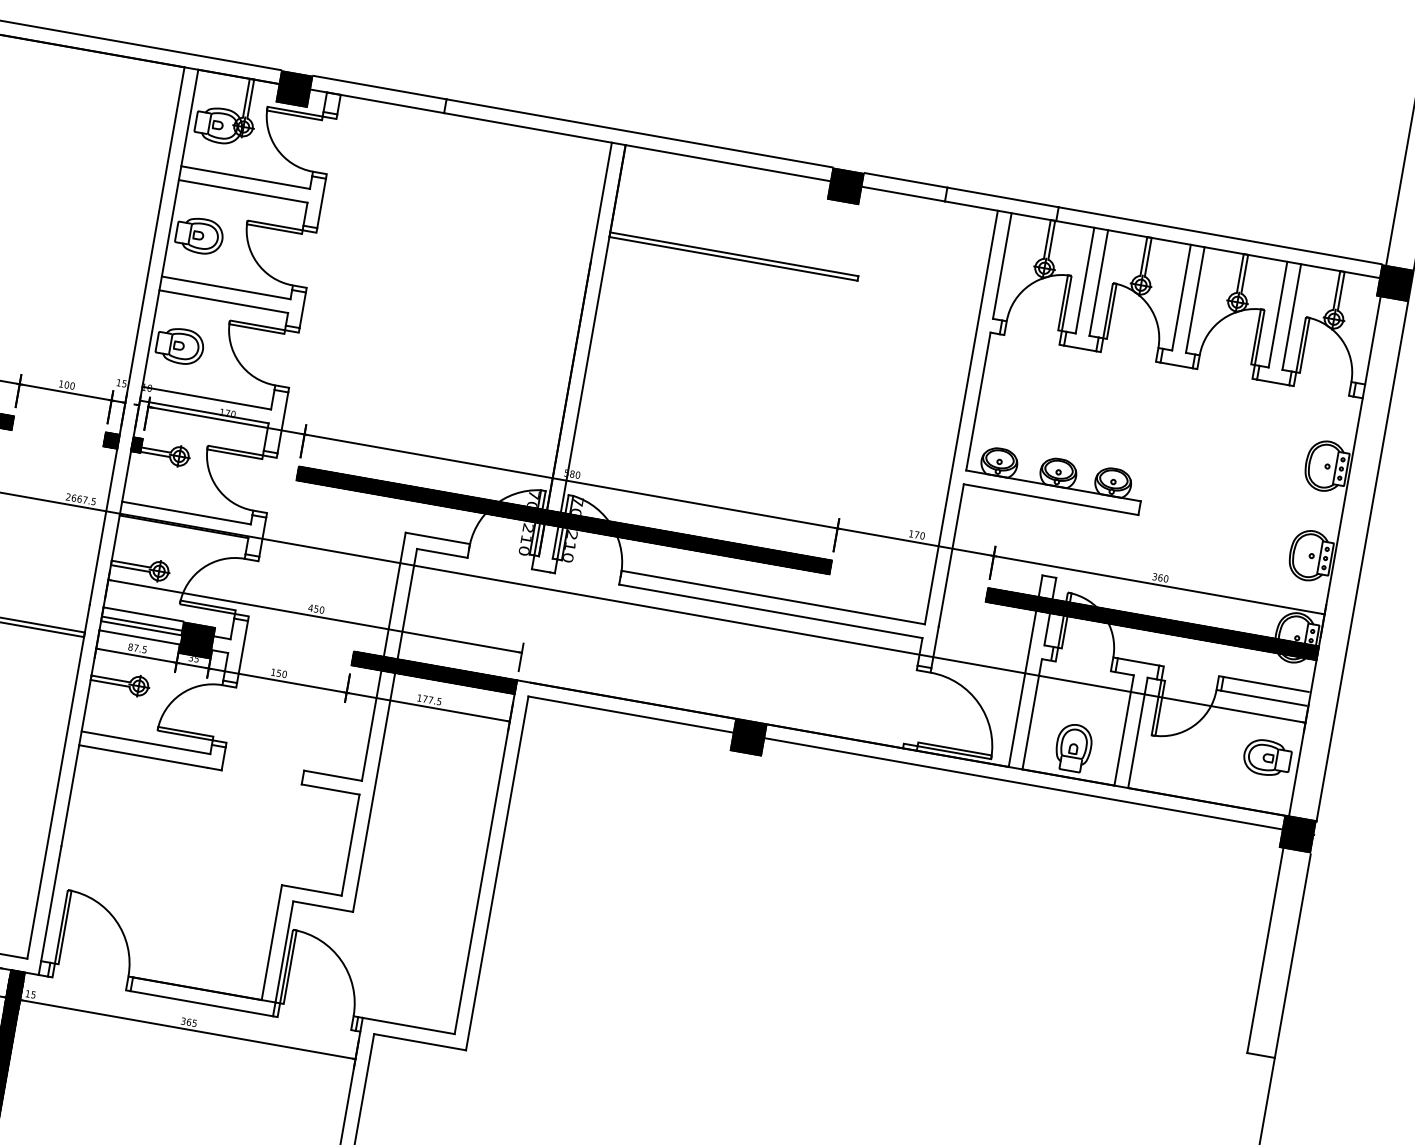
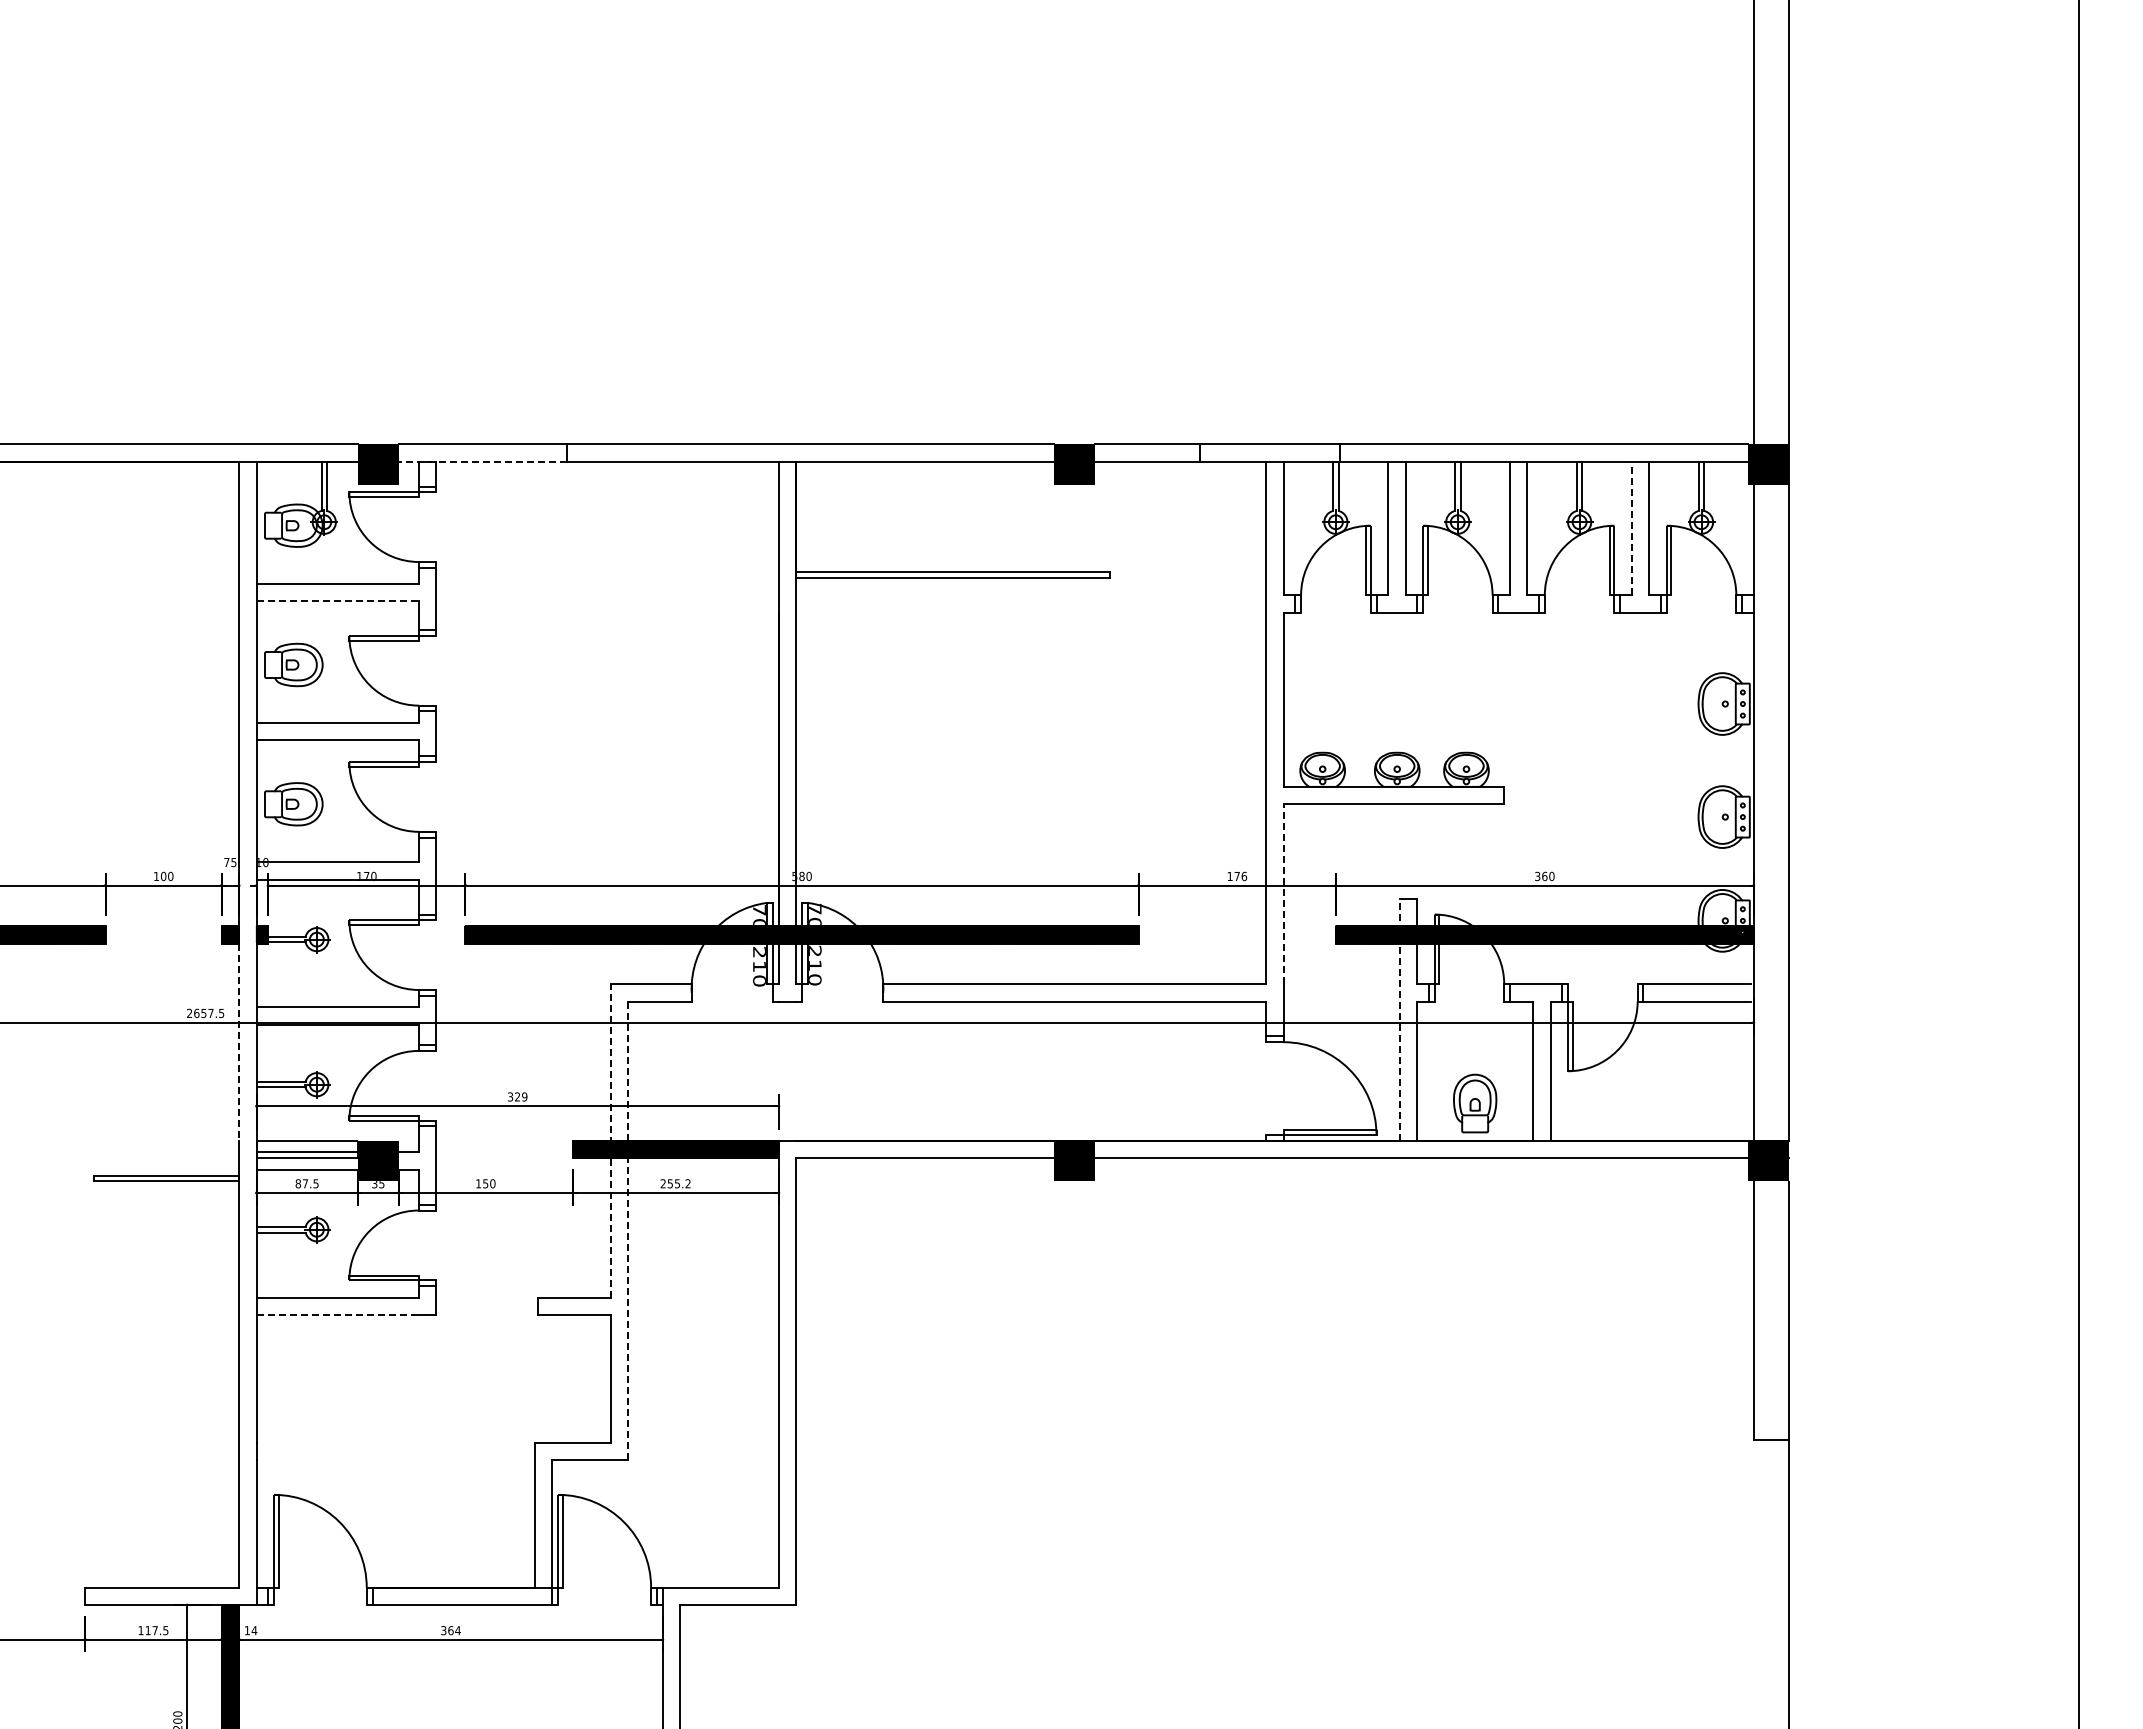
line: (377, 101) -> (482, 461), solid -> dashed
line: (243, 191) -> (338, 601), solid -> dashed
line: (1277, 314) -> (1631, 528), solid -> dashed
text: (118, 382) -> (226, 862), 15 -> 75
text: (79, 498) -> (203, 1012), 2667.5 -> 2657.5
line: (103, 527) -> (239, 1042), solid -> dashed
text: (922, 535) -> (1244, 875), 170 -> 176
line: (951, 555) -> (1283, 894), solid -> dashed
text: (316, 608) -> (517, 1096), 450 -> 329
line: (383, 656) -> (610, 1140), solid -> dashed
line: (1025, 670) -> (1399, 1019), solid -> dashed
text: (429, 699) -> (675, 1183), 177.5 -> 255.2
line: (384, 730) -> (627, 1230), solid -> dashed
line: (144, 756) -> (338, 1314), solid -> dashed
part: (1267, 757) -> (1714, 1073), removed
text: (33, 994) -> (254, 1630), 15 -> 14
text: (194, 1023) -> (457, 1630), 365 -> 364

